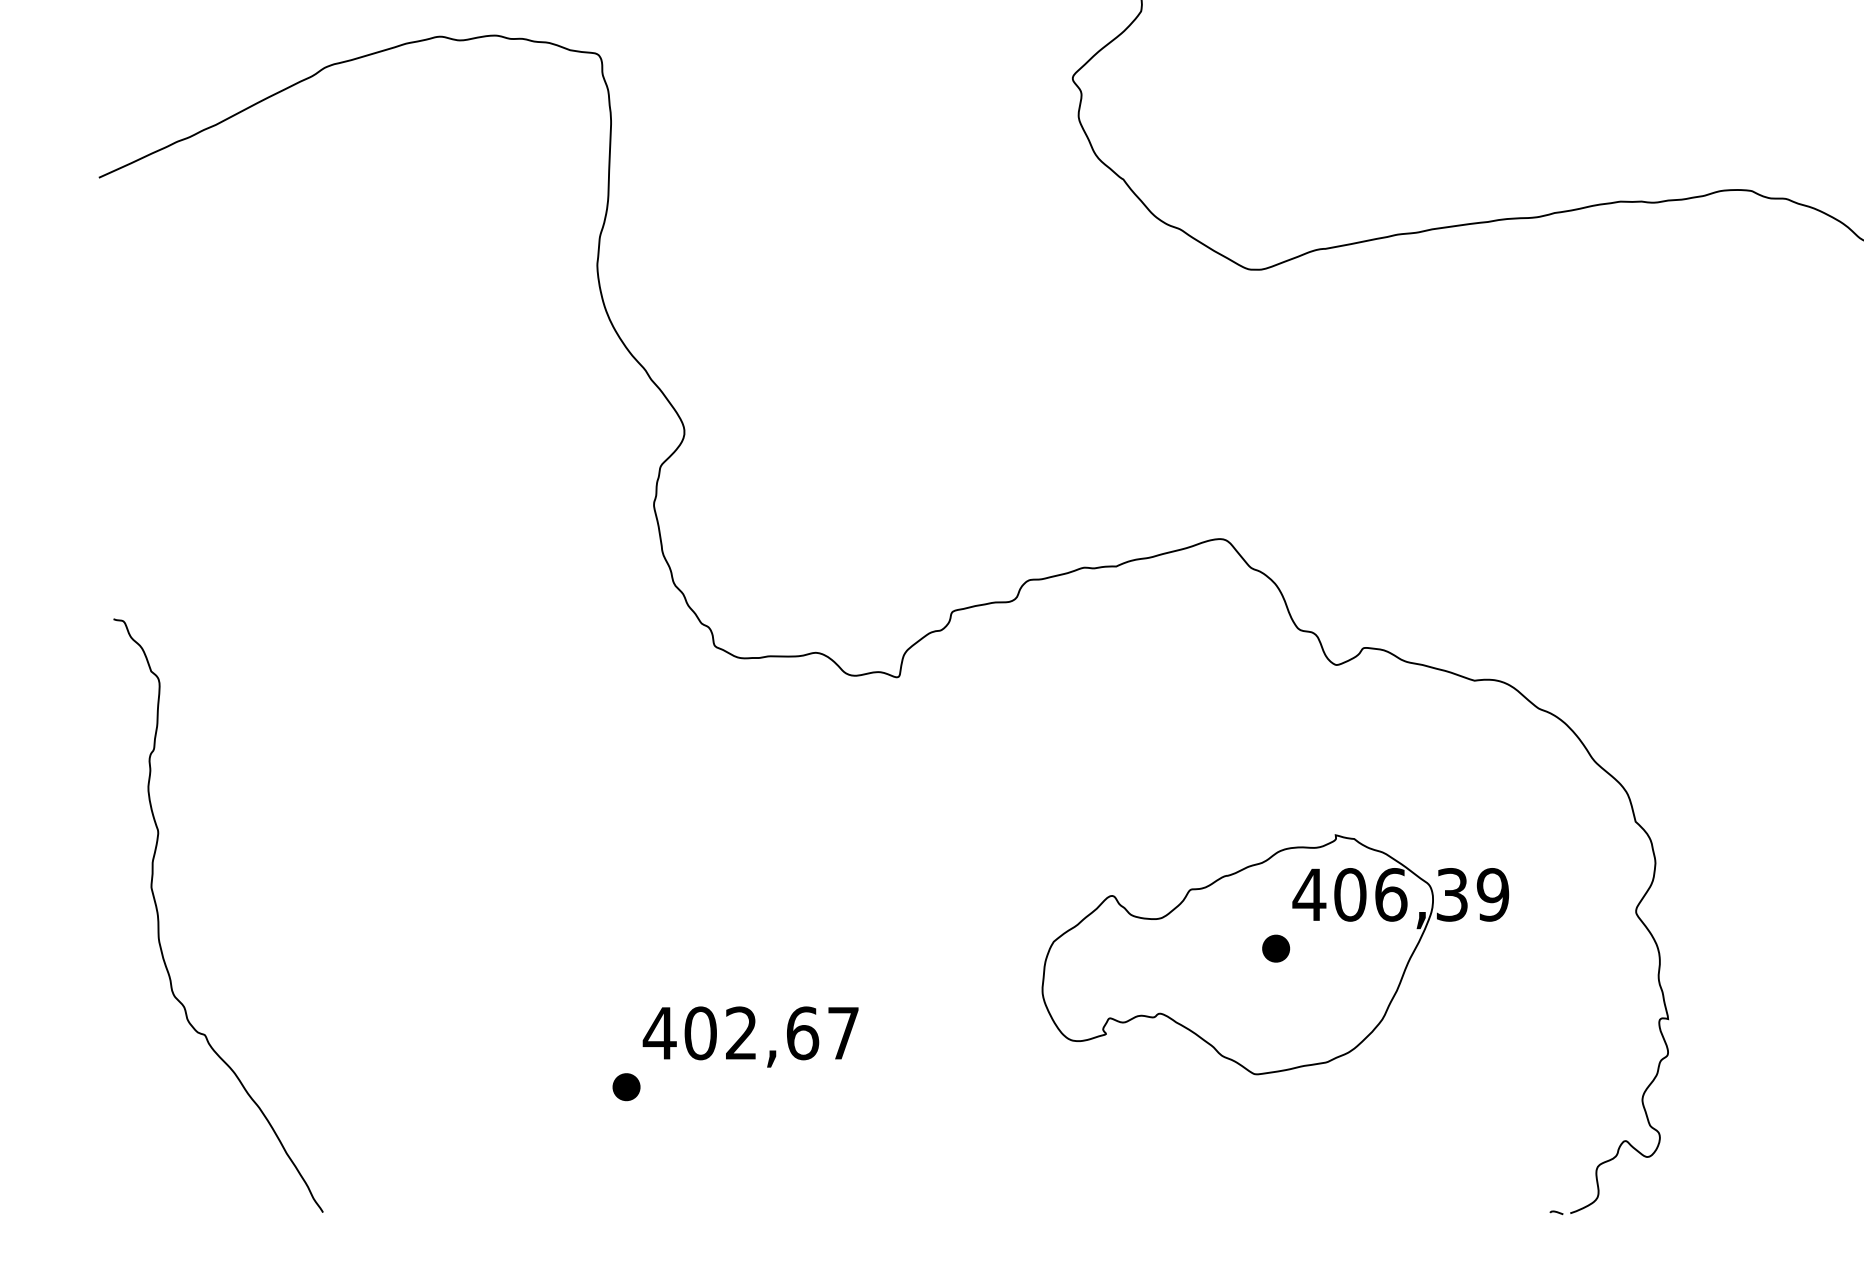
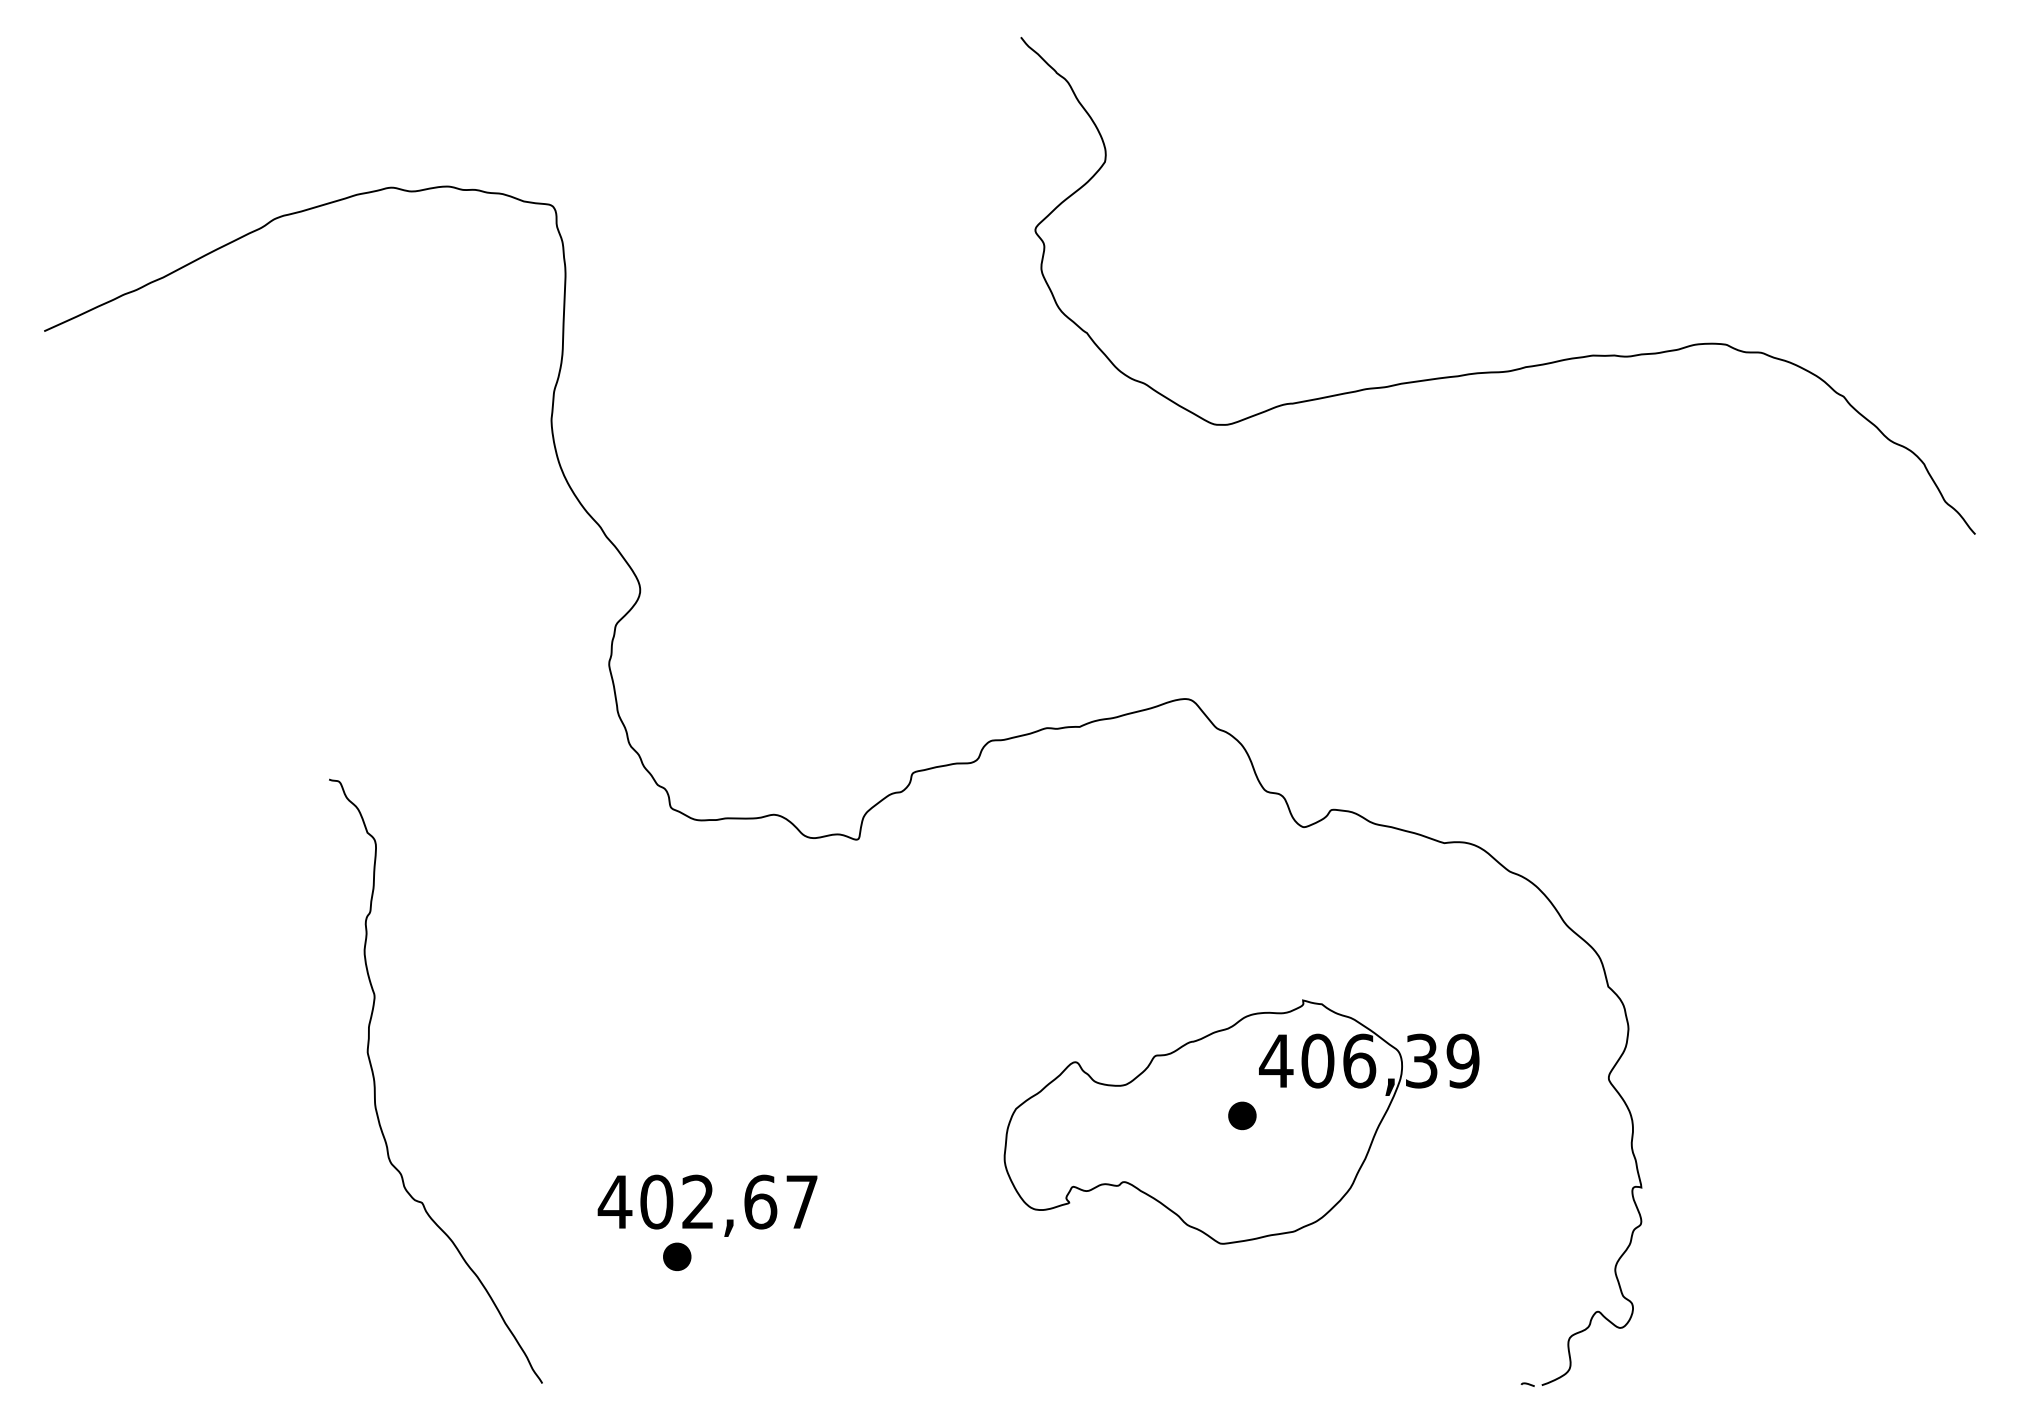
part: (159, 914) -> (375, 1080), moved
part: (626, 1086) -> (677, 1256), moved

